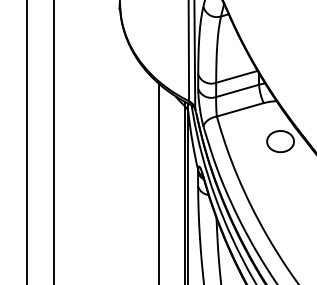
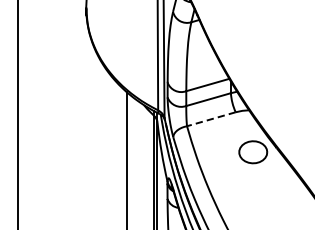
line: (239, 109) -> (210, 118), solid -> dashed

